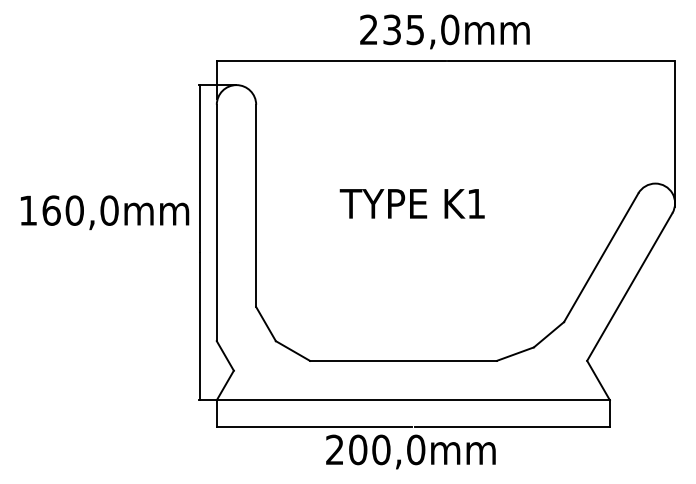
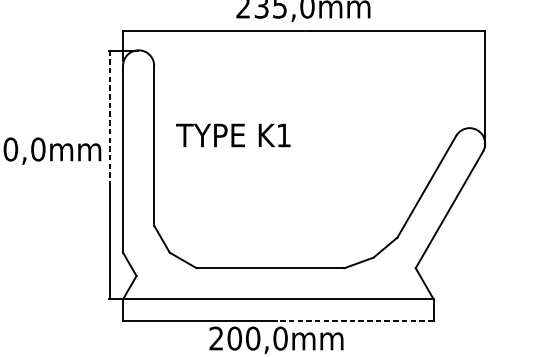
line: (199, 169) -> (109, 117), solid -> dashed
text: (411, 203) -> (232, 135), moved
line: (511, 427) -> (355, 320), solid -> dashed

